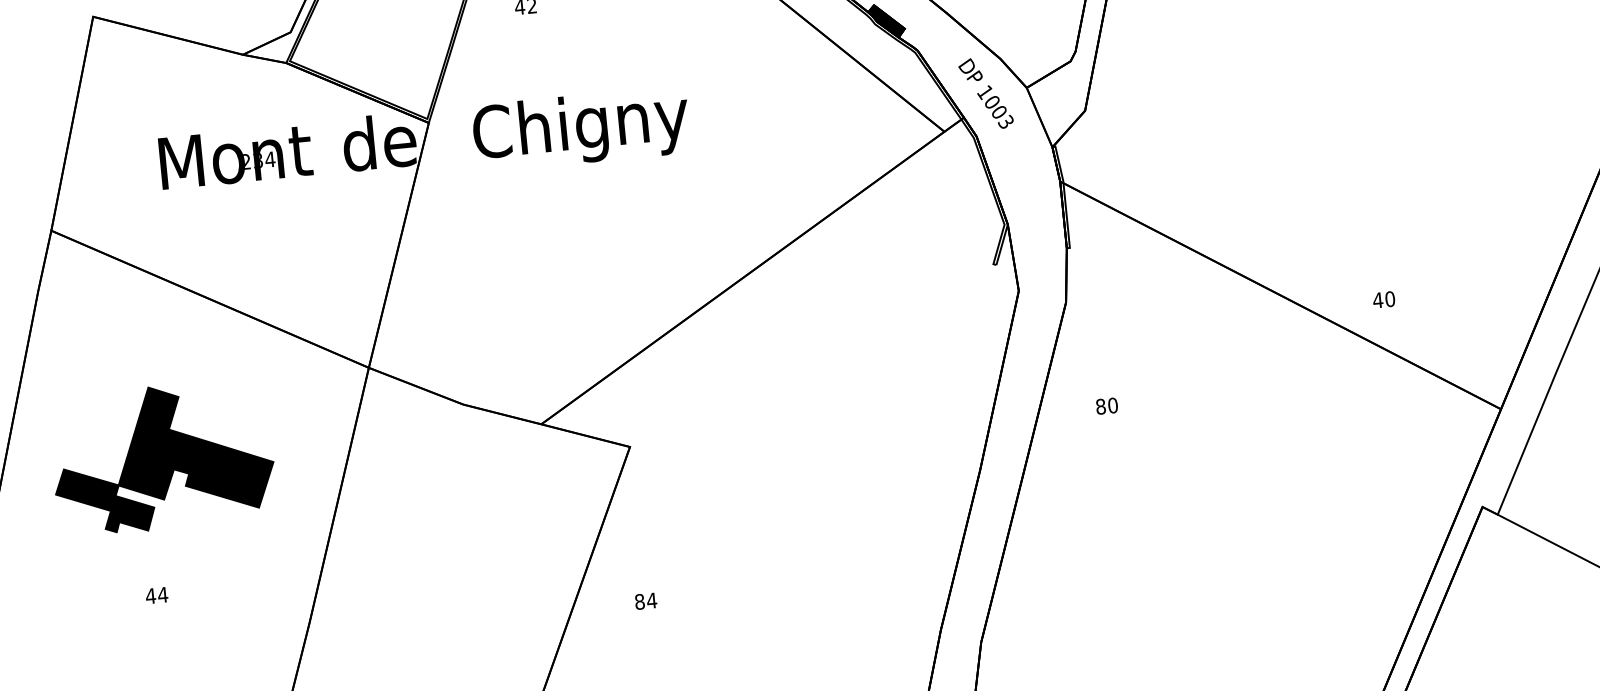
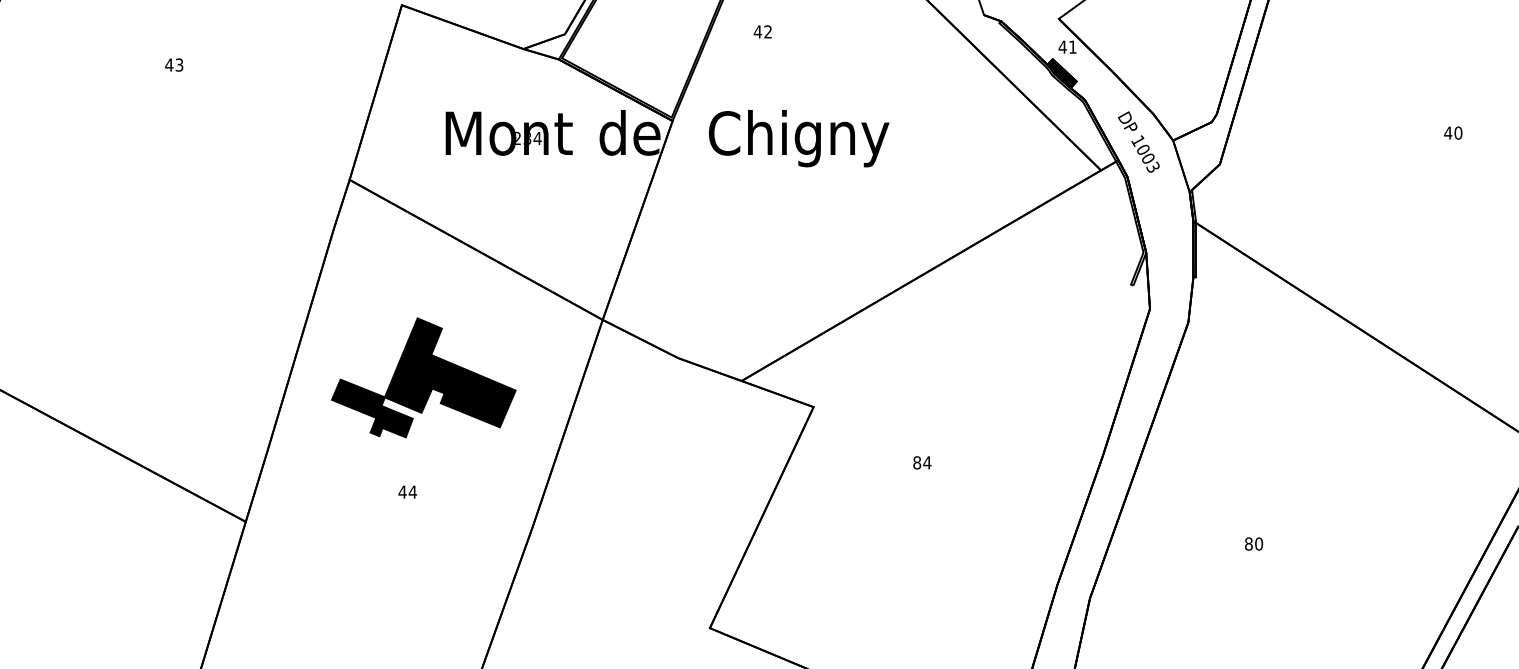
text: (1384, 299) -> (1453, 132), moved
text: (1107, 405) -> (1254, 543), moved
text: (646, 600) -> (922, 462), moved

